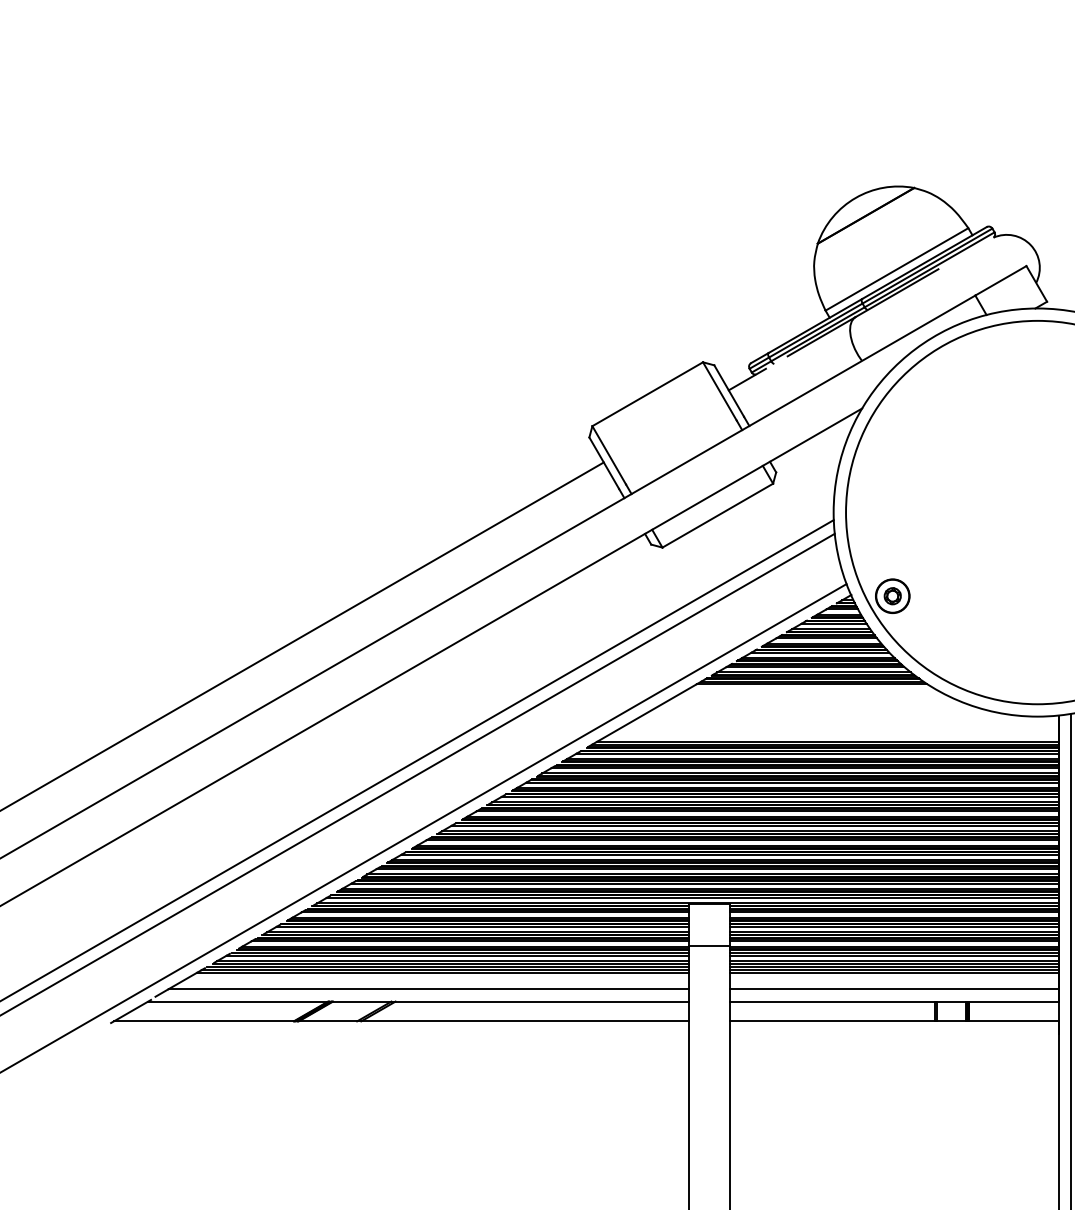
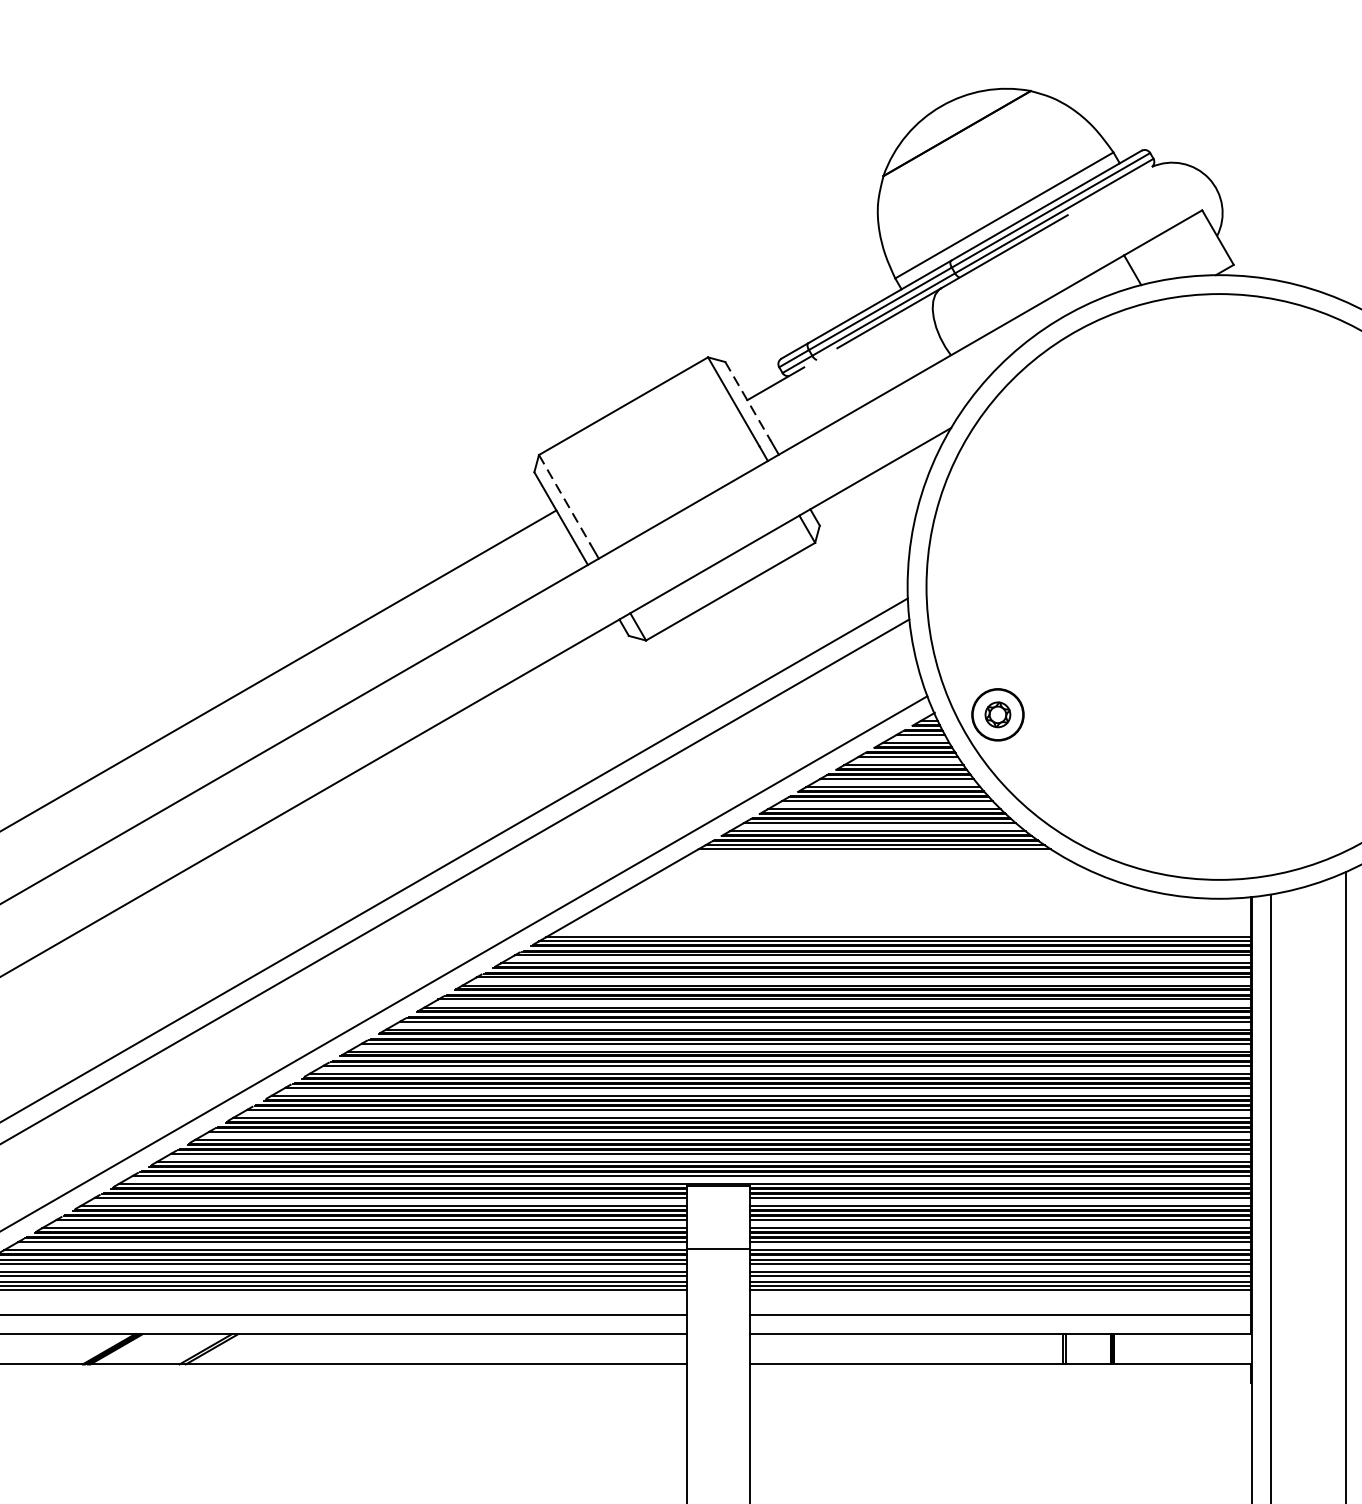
line: (729, 391) -> (748, 401), solid -> dashed
line: (609, 455) -> (565, 499), solid -> dashed

